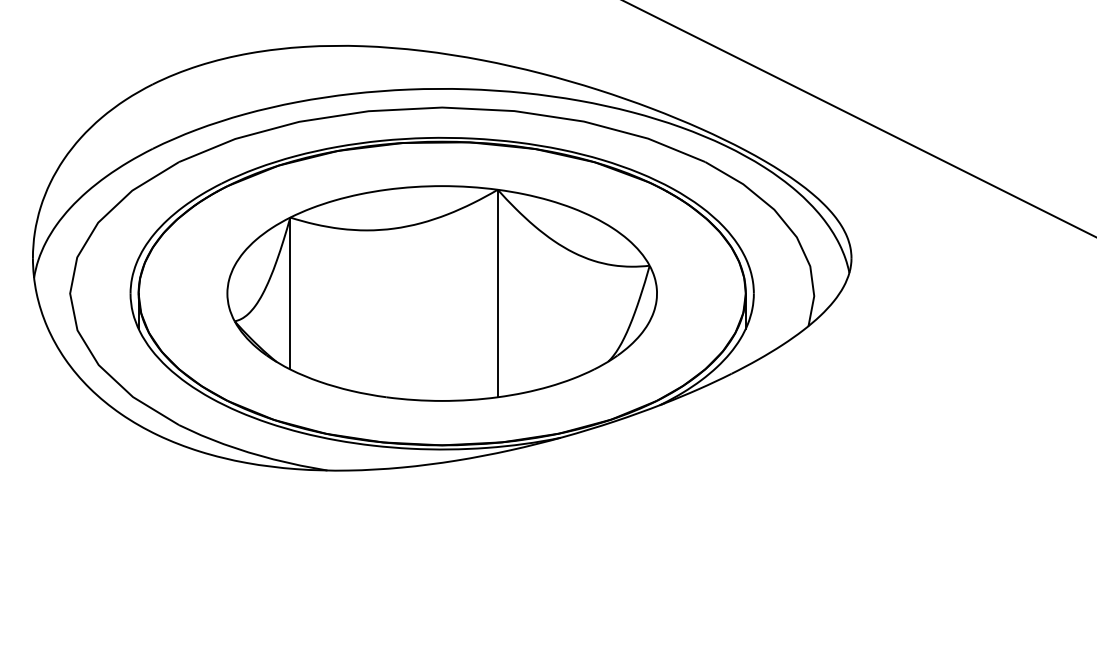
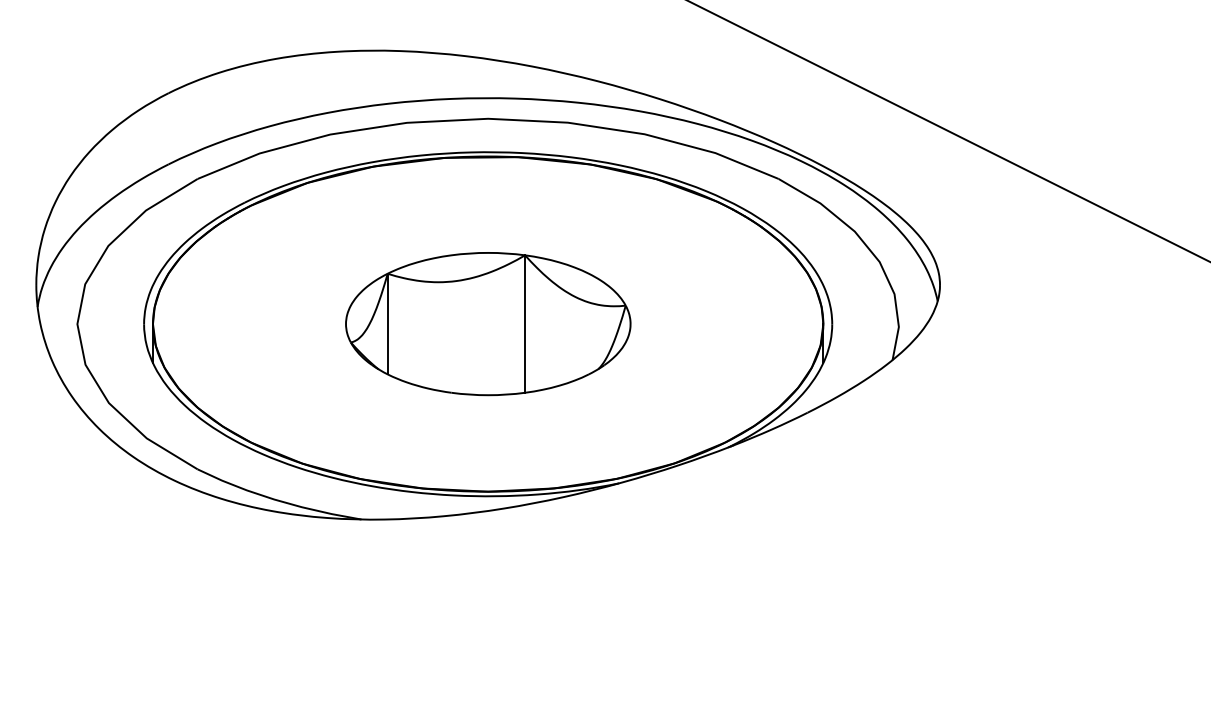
part: (442, 292) -> (488, 323), size x0.6

